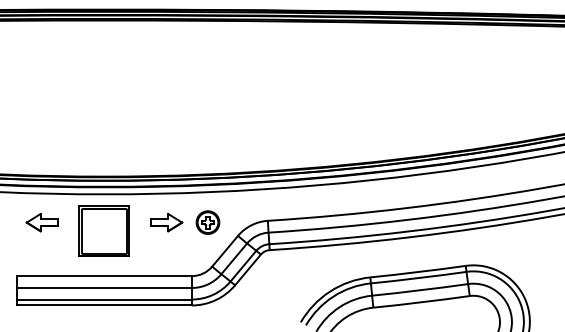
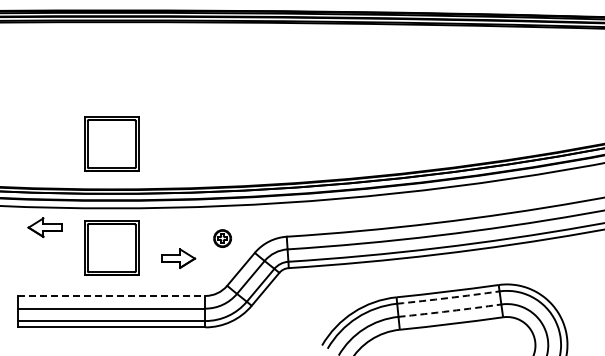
part: (104, 133) -> (111, 143), added
part: (41, 222) -> (44, 227), moved
part: (166, 222) -> (178, 258), moved
part: (207, 222) -> (222, 238), size x0.7
line: (104, 275) -> (111, 295), solid -> dashed
arc: (418, 278) -> (448, 298), solid -> dashed
arc: (419, 290) -> (449, 311), solid -> dashed

